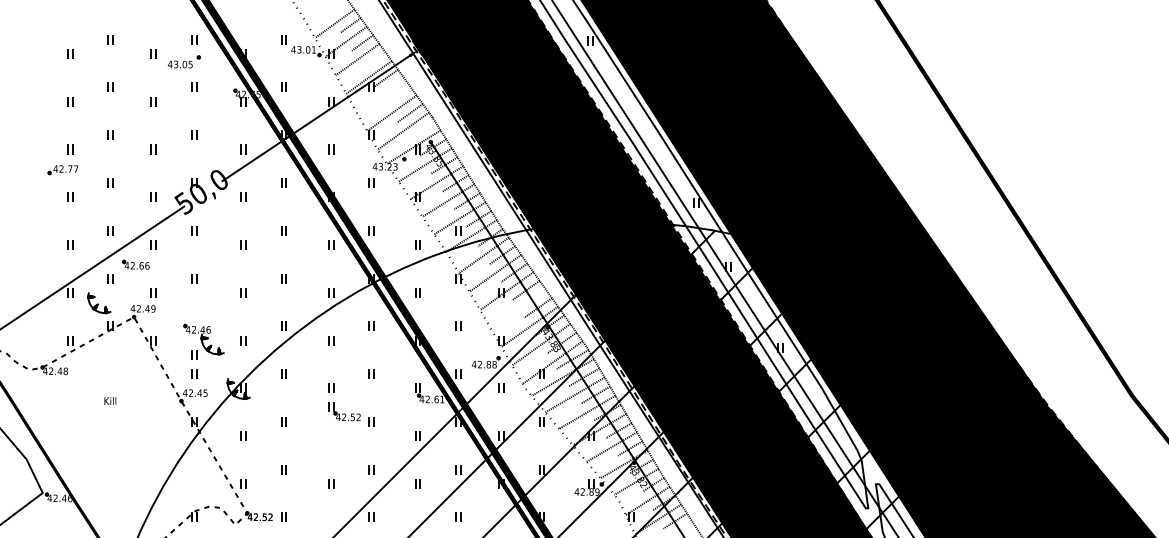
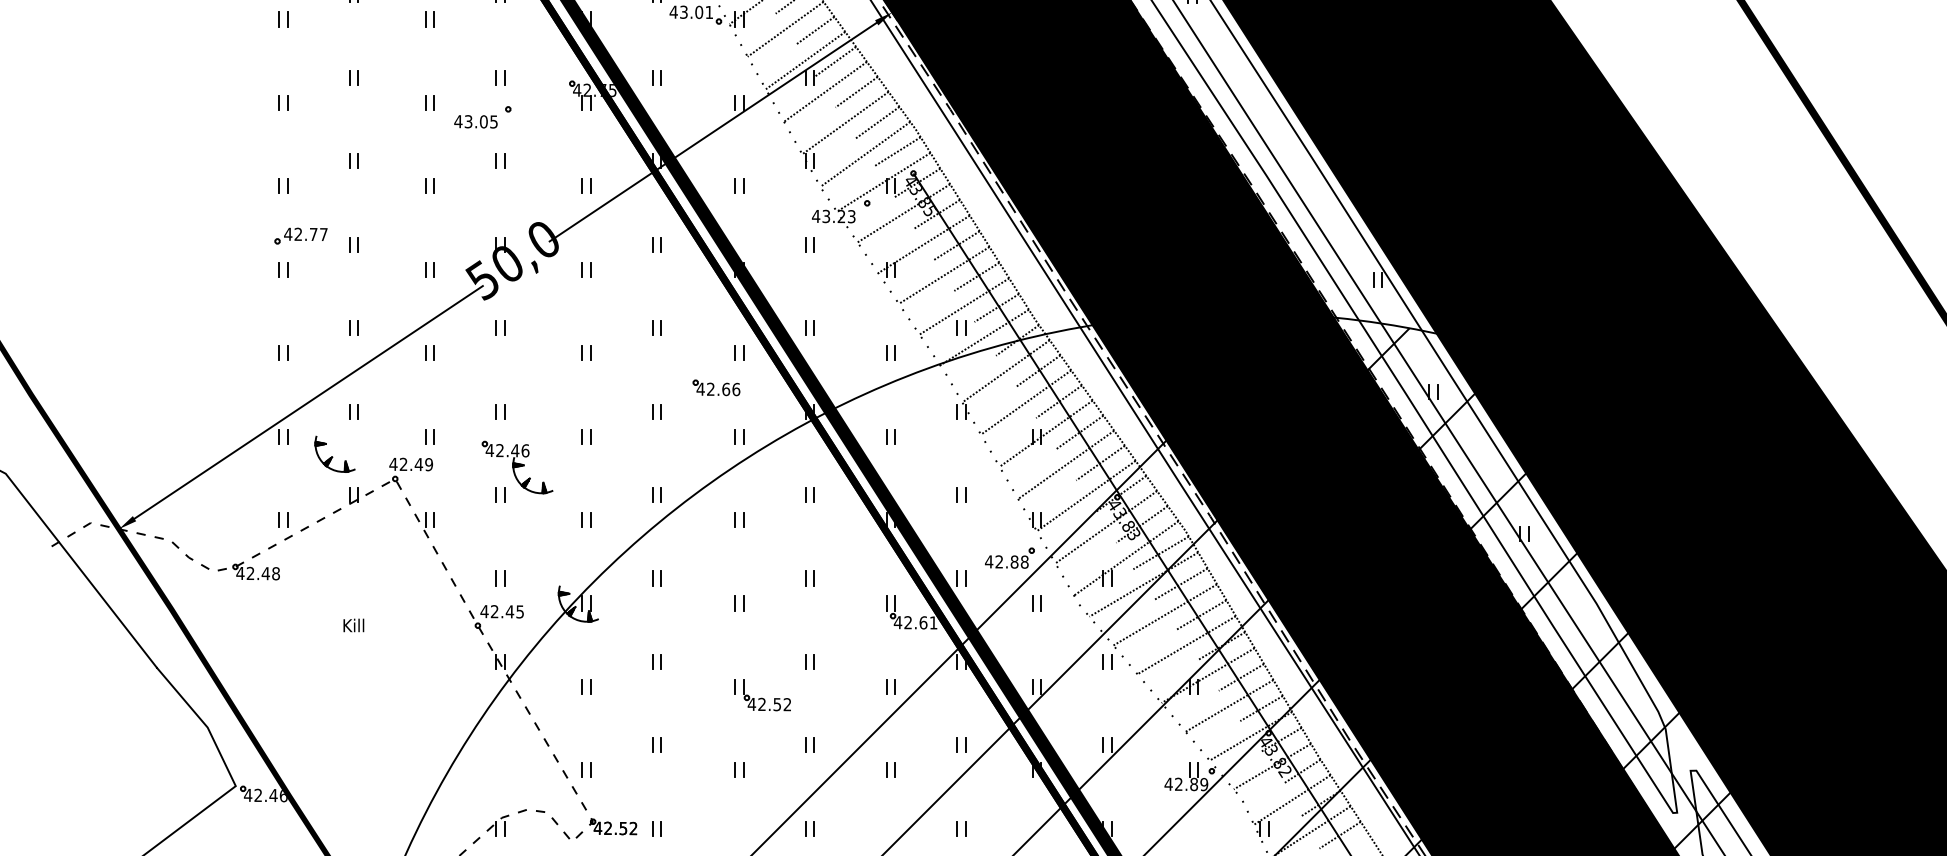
line: (374, 60) -> (815, 30), added
part: (183, 61) -> (481, 116), moved
line: (380, 95) -> (825, 92), added
line: (398, 95) -> (856, 92), added
line: (421, 129) -> (897, 151), added
part: (62, 170) -> (299, 236), moved
part: (135, 264) -> (715, 387), moved
line: (517, 308) -> (1064, 463), added
part: (203, 341) -> (516, 470), moved
part: (344, 411) -> (762, 694), moved

